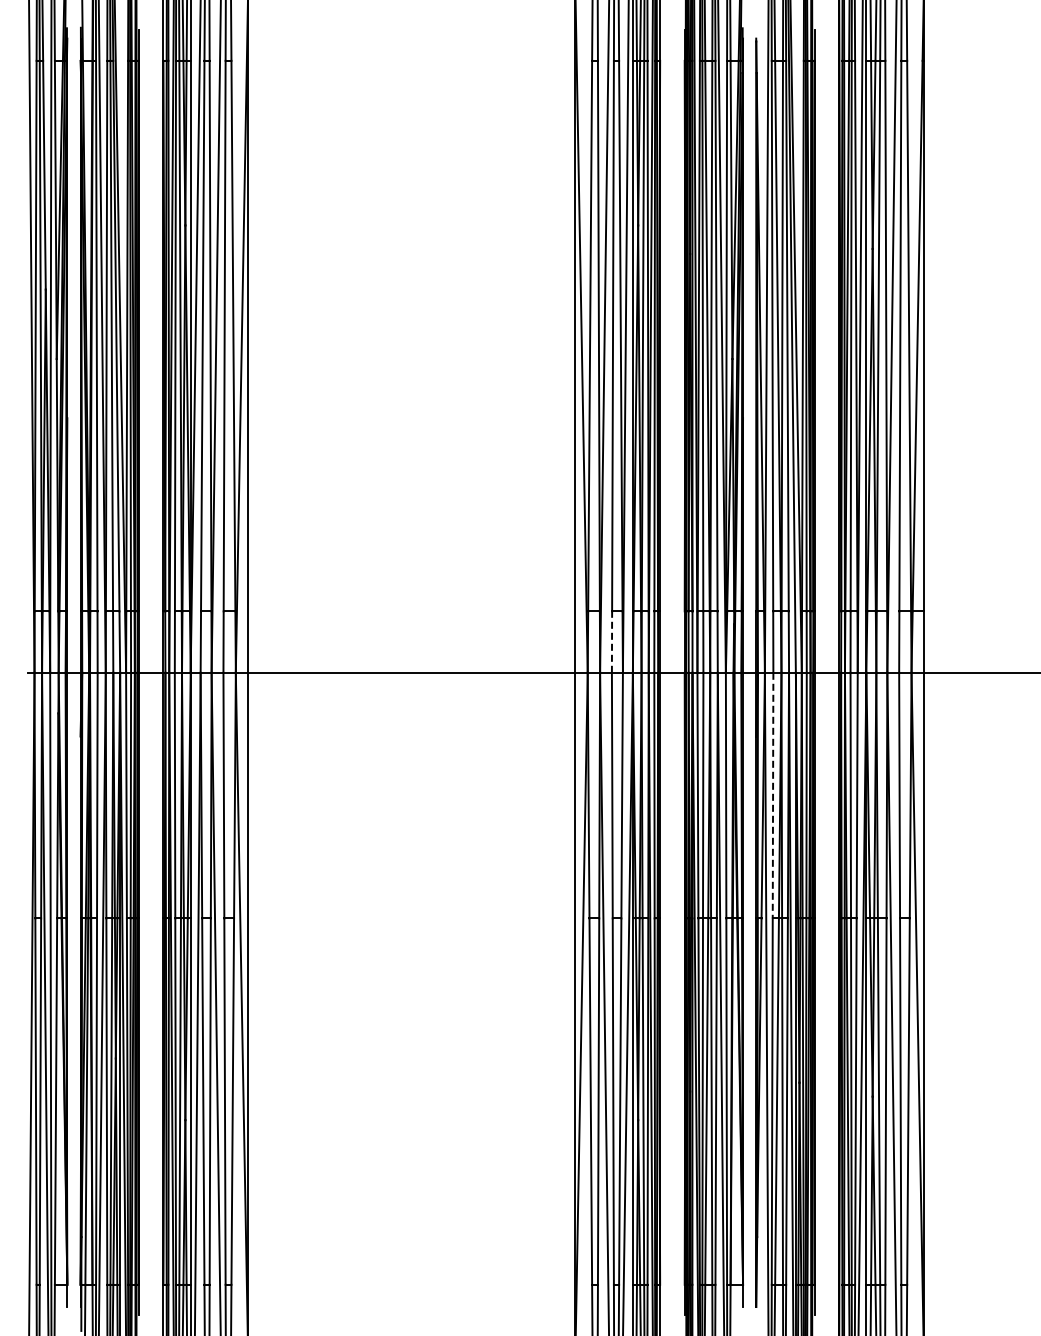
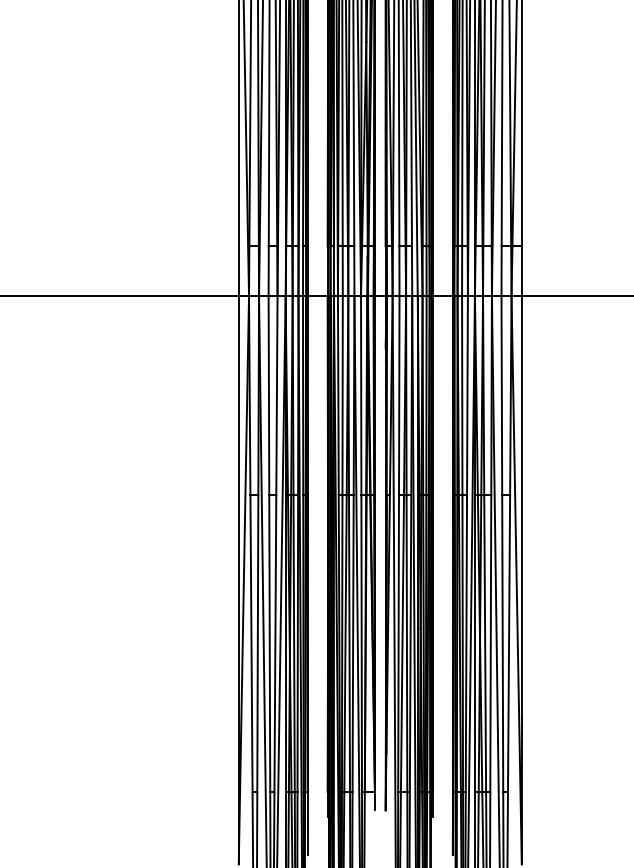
line: (612, 642) -> (269, 271), dashed -> solid
line: (773, 795) -> (399, 395), dashed -> solid

